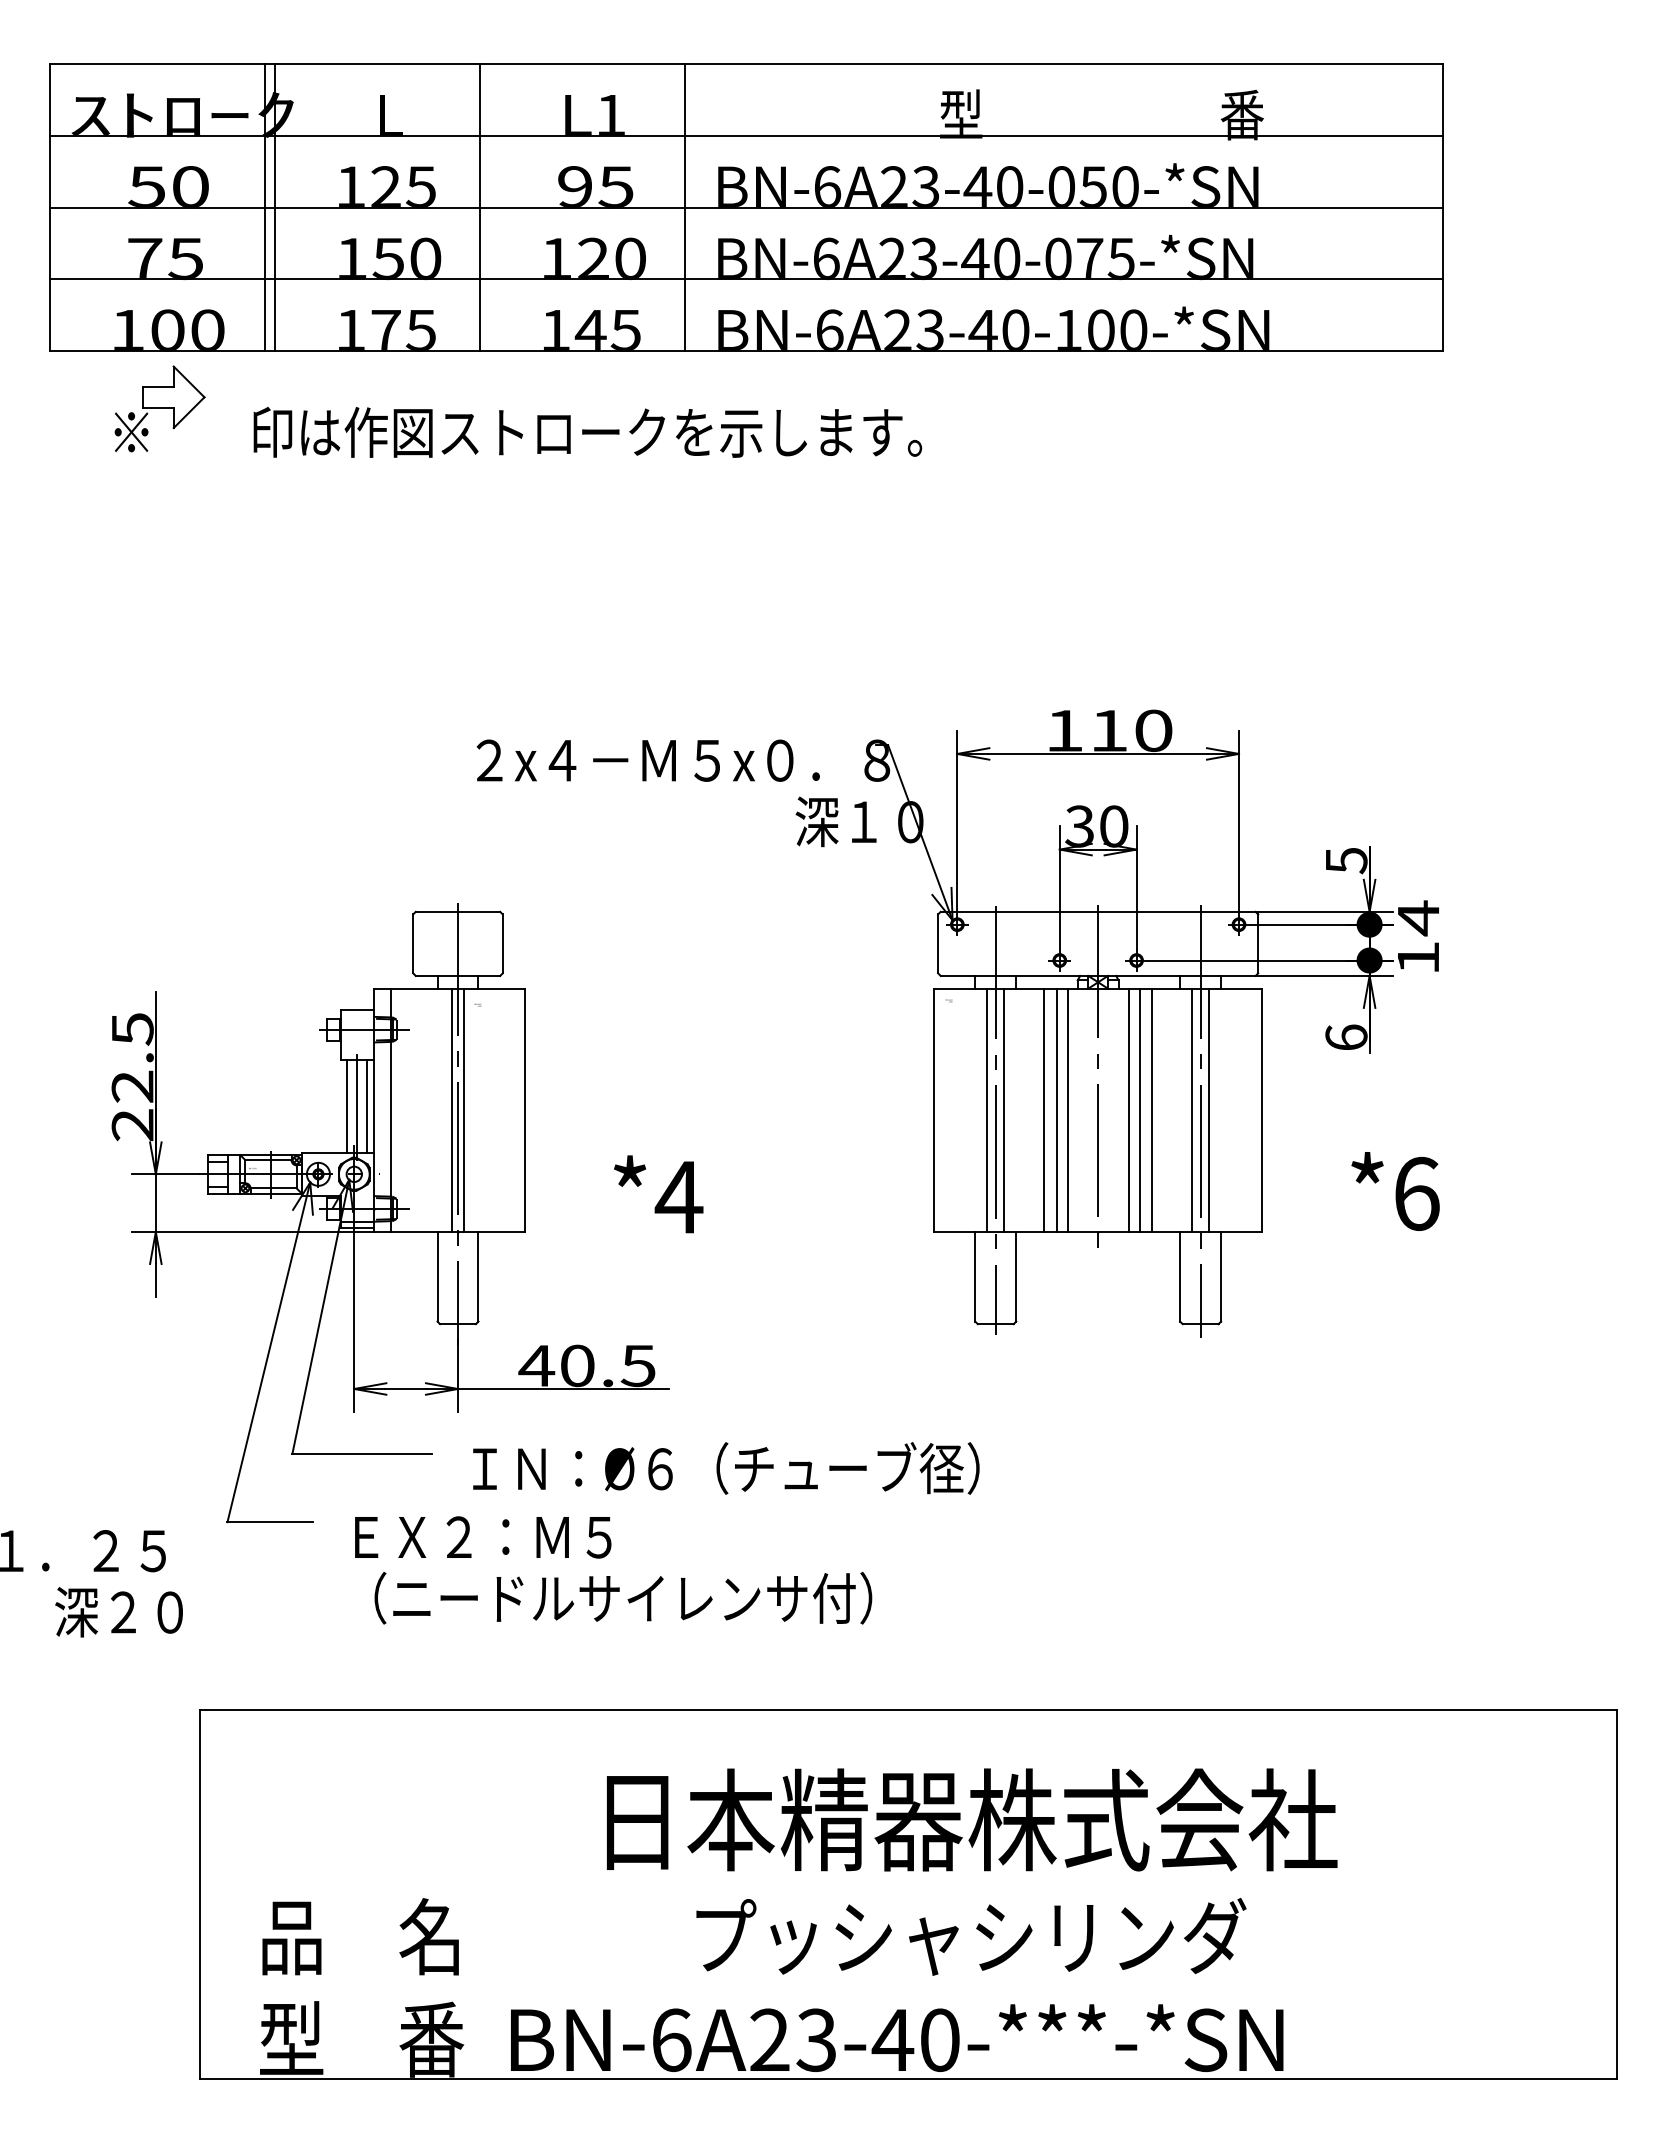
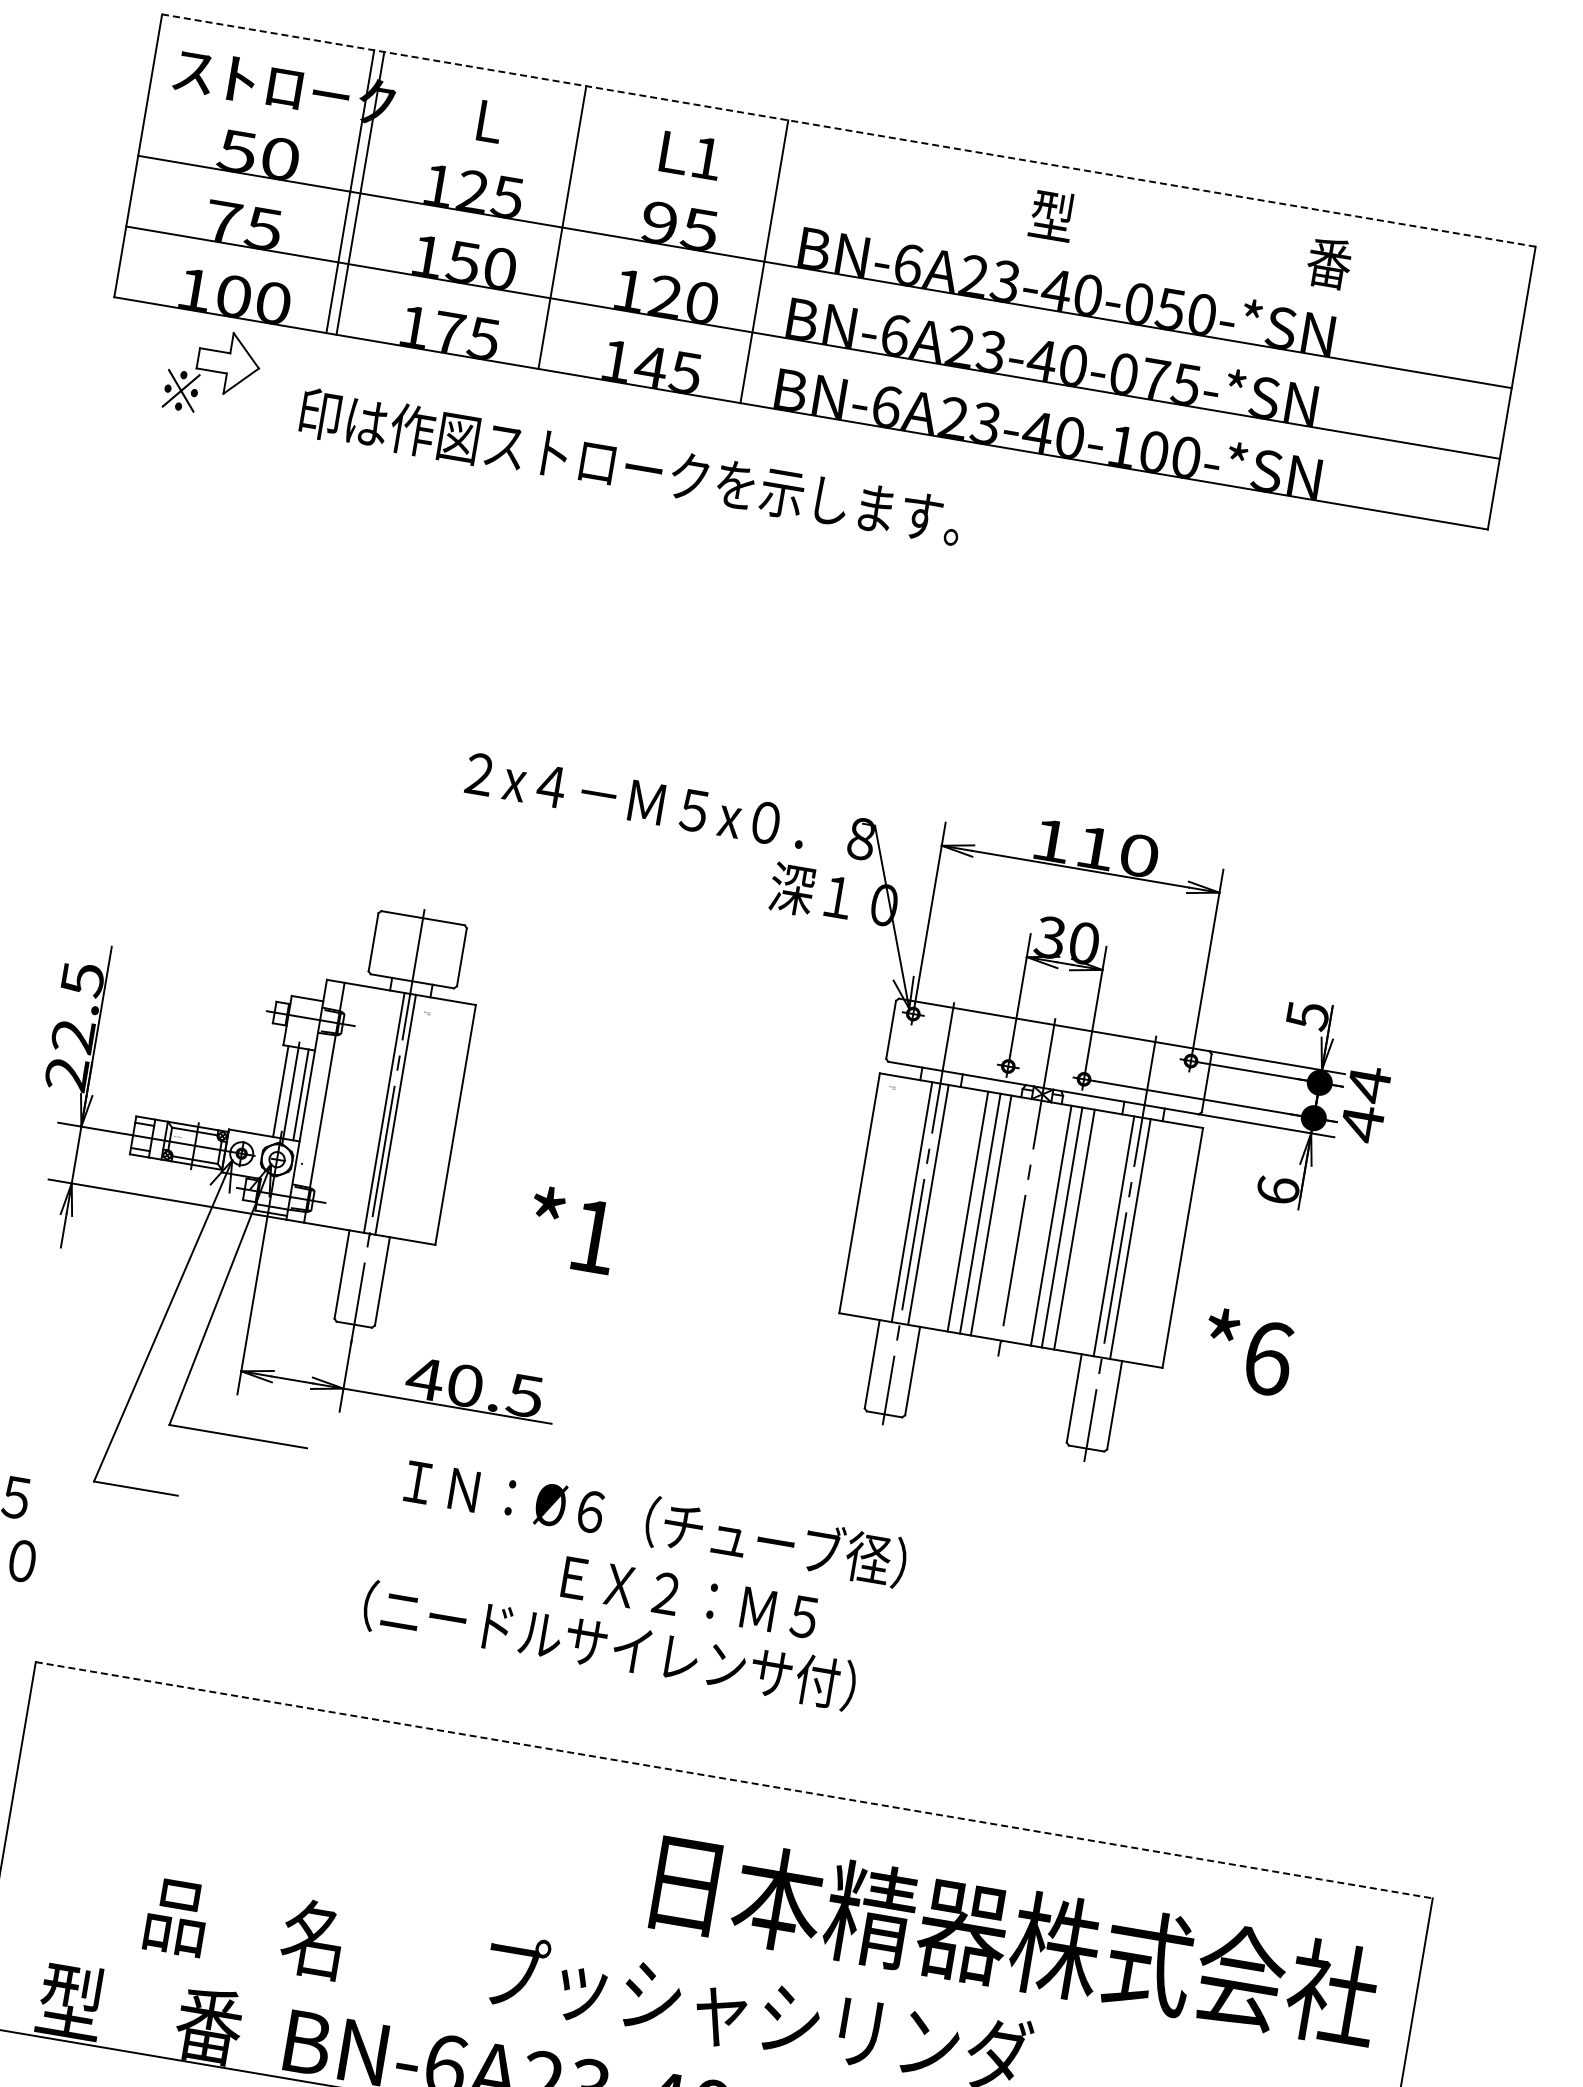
line: (746, 64) -> (848, 130), solid -> dashed
line: (746, 135) -> (837, 200), removed
text: (1418, 958) -> (1362, 1124), 14 -> 44
text: (1395, 1191) -> (1247, 1352), moved
text: (678, 1197) -> (592, 1236), *4 -> *1
text: (726, 1468) -> (656, 1522), moved
text: (483, 1537) -> (689, 1597), moved
text: (623, 1597) -> (609, 1645), moved
line: (909, 1709) -> (735, 1779), solid -> dashed
text: (972, 1819) -> (1016, 1939), moved
text: (360, 1936) -> (244, 1927), moved

